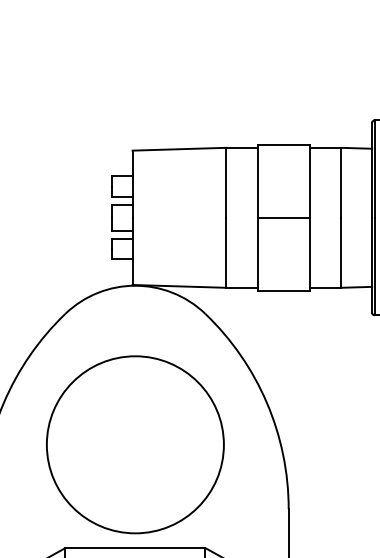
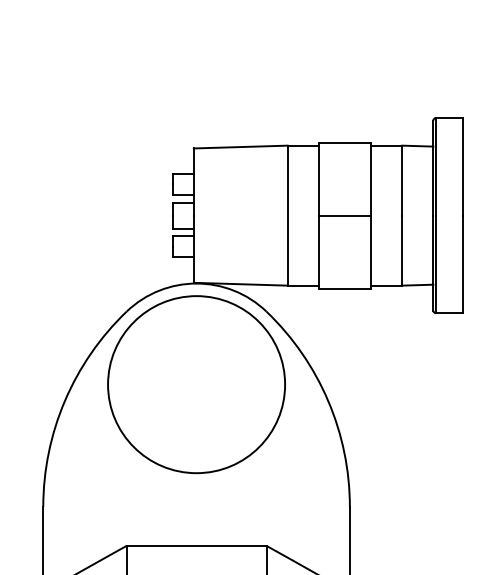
circle: (135, 444) -> (196, 384), moved

